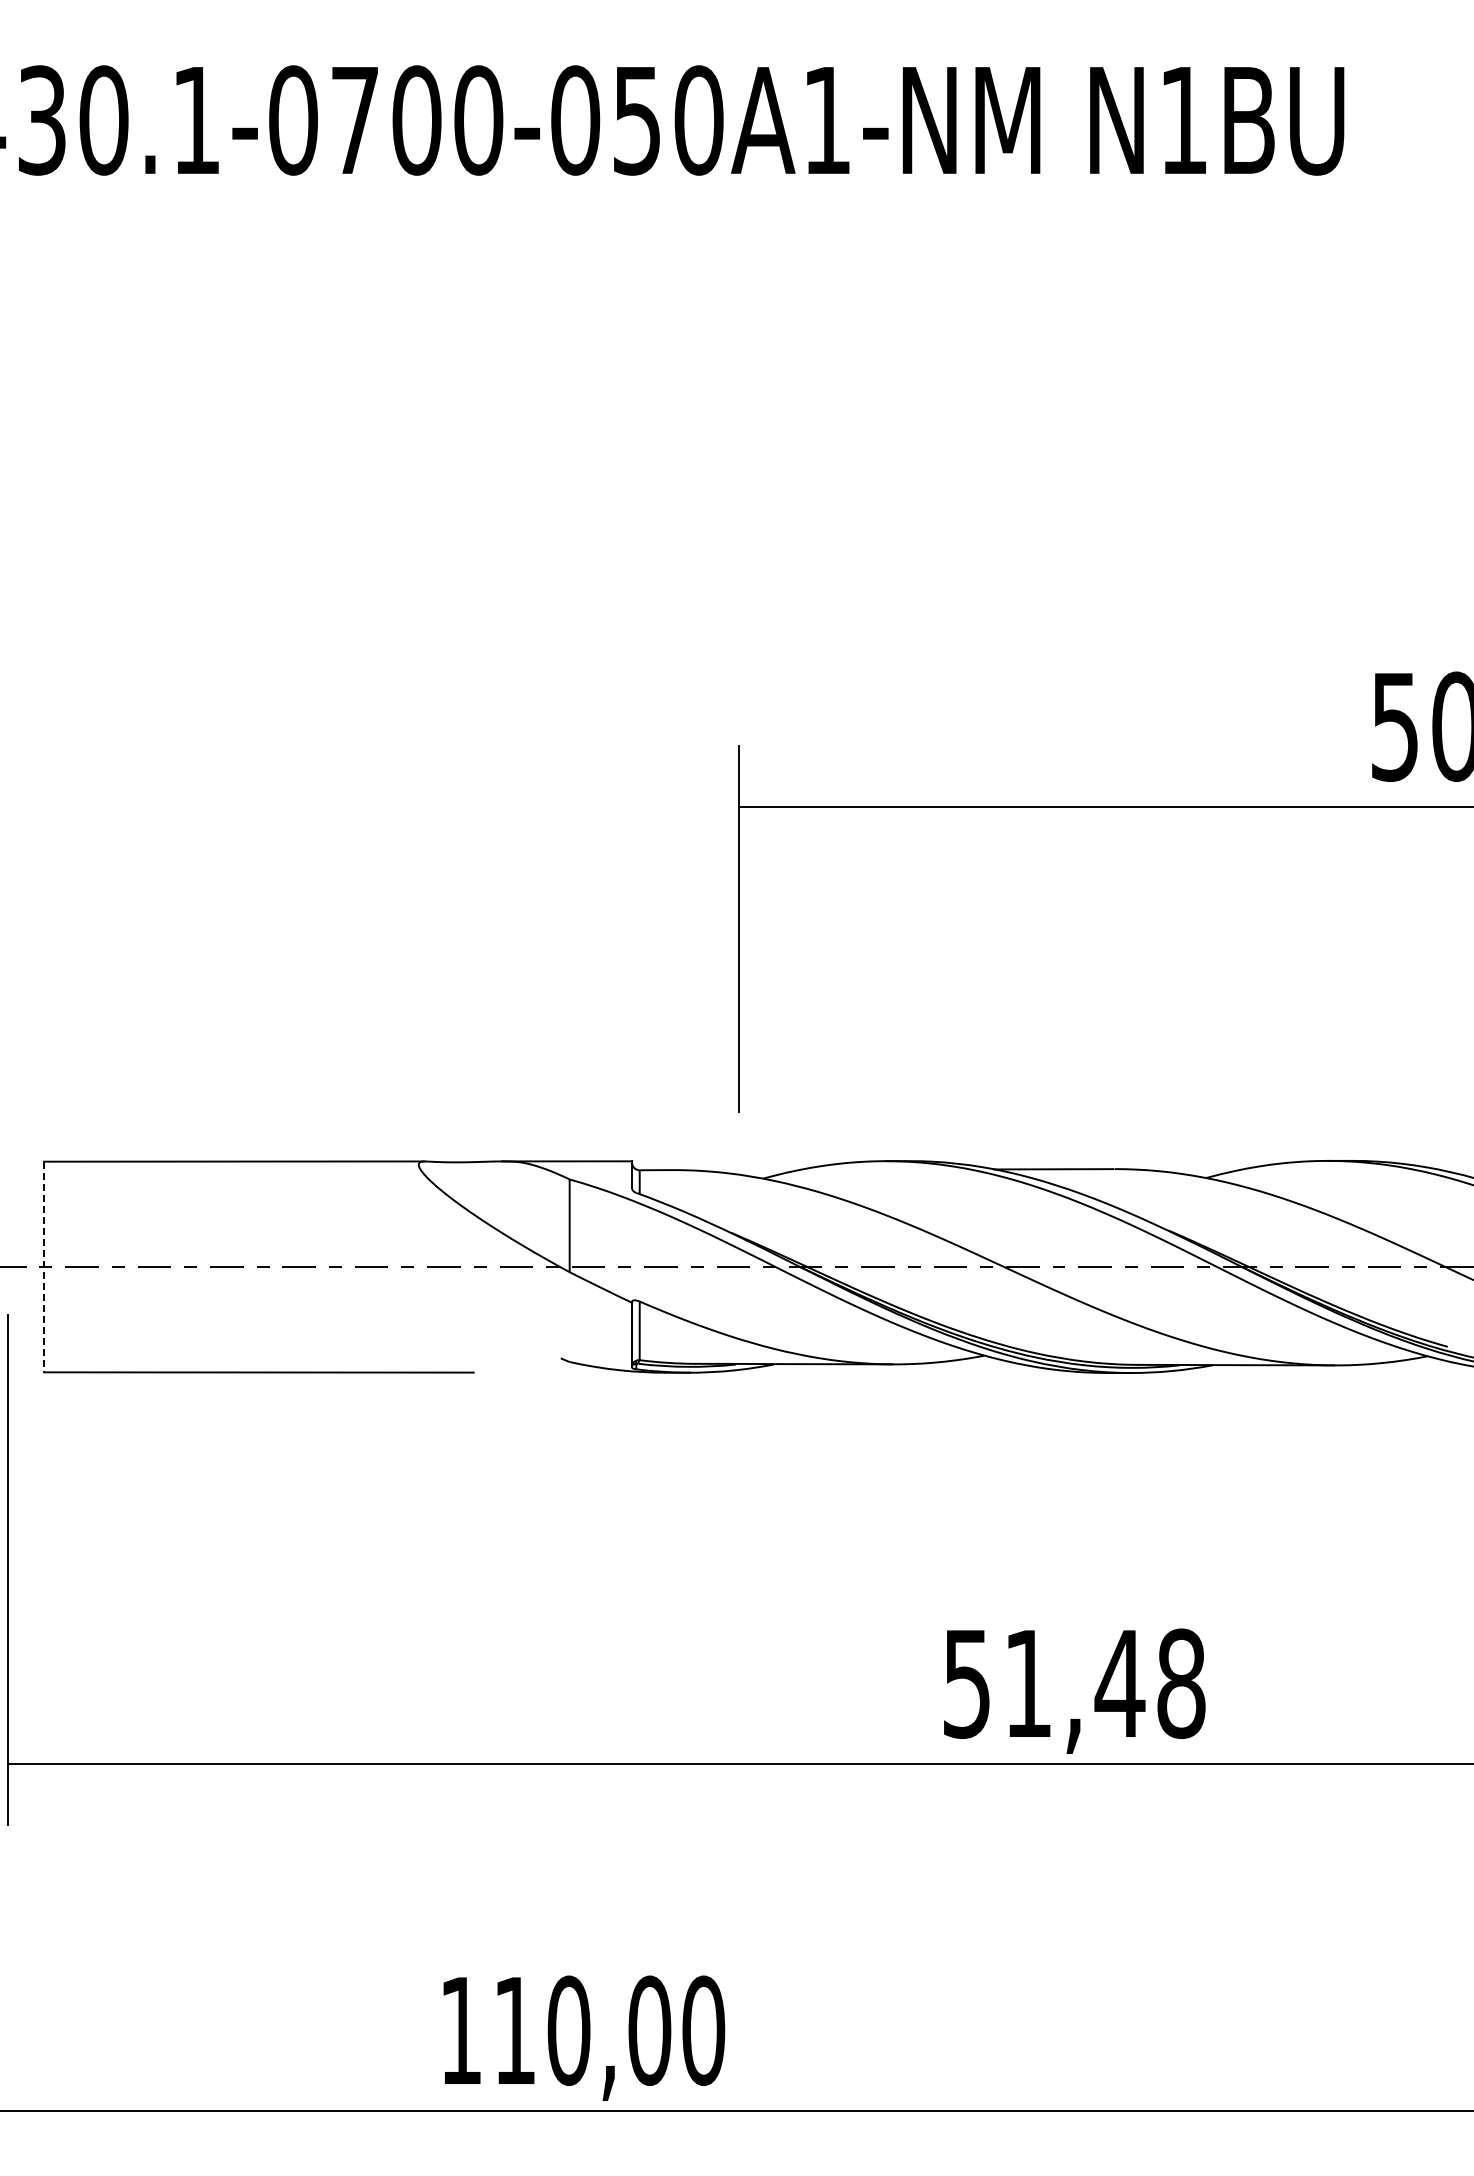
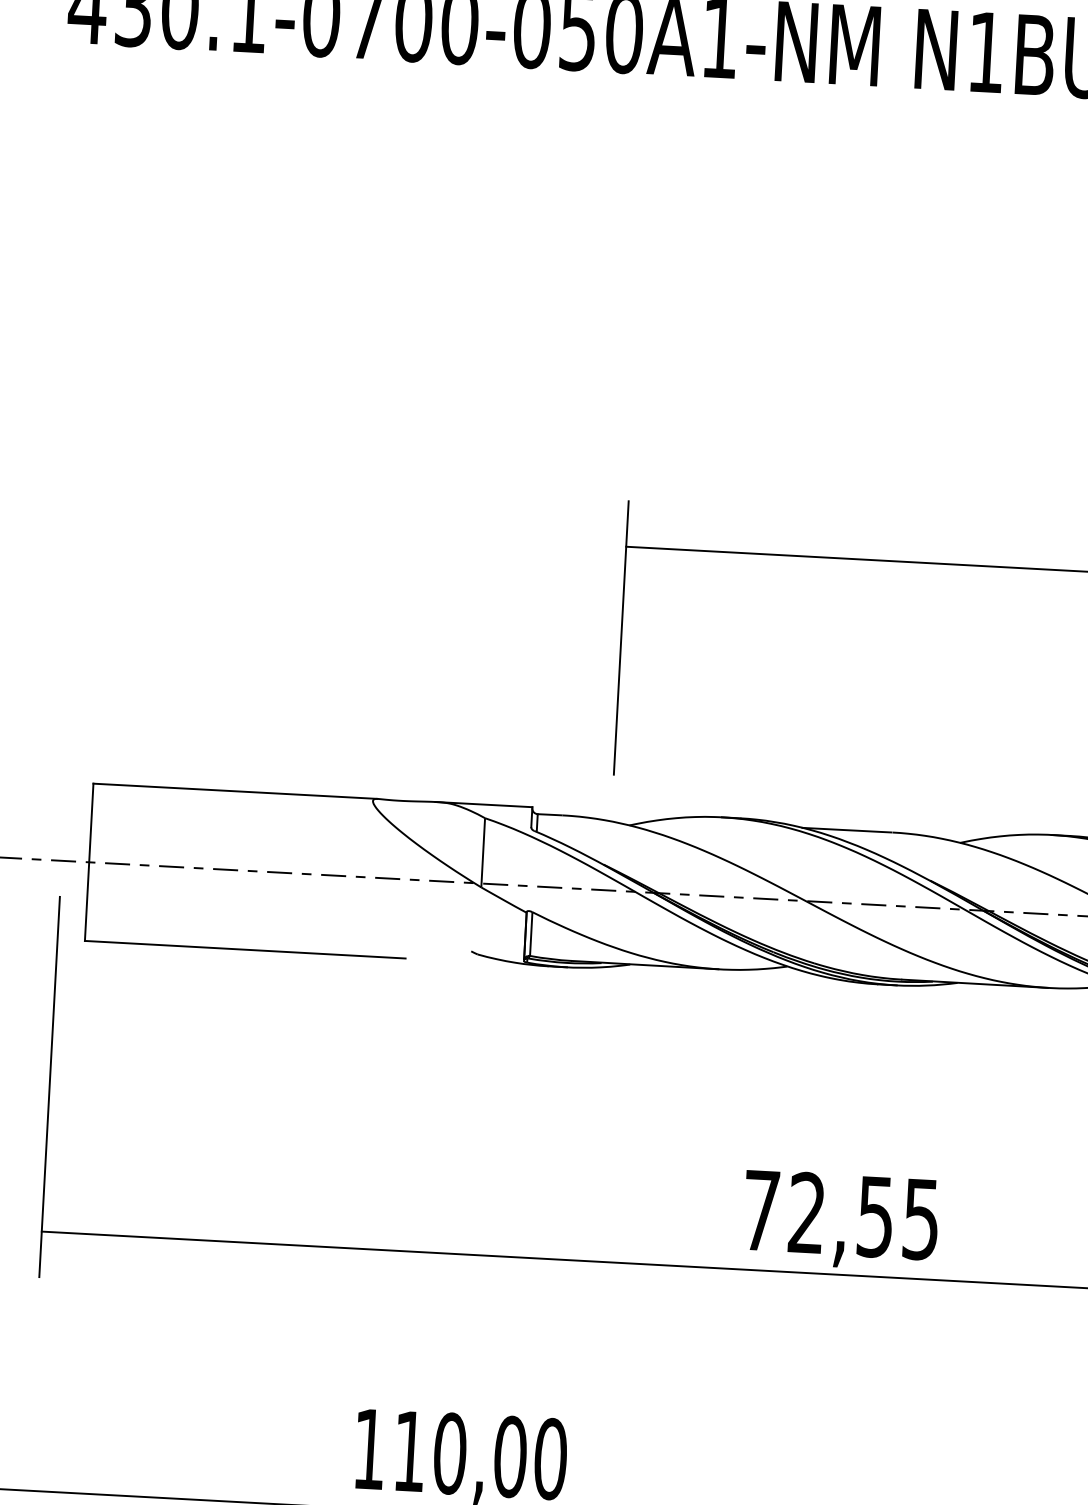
line: (44, 1267) -> (89, 862), dashed -> solid
text: (1074, 1683) -> (841, 1214), 51,48 -> 72,55

